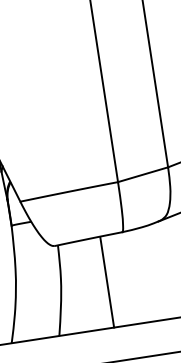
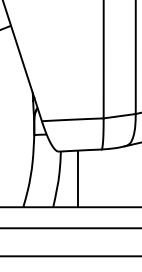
line: (106, 281) -> (77, 178), moved

